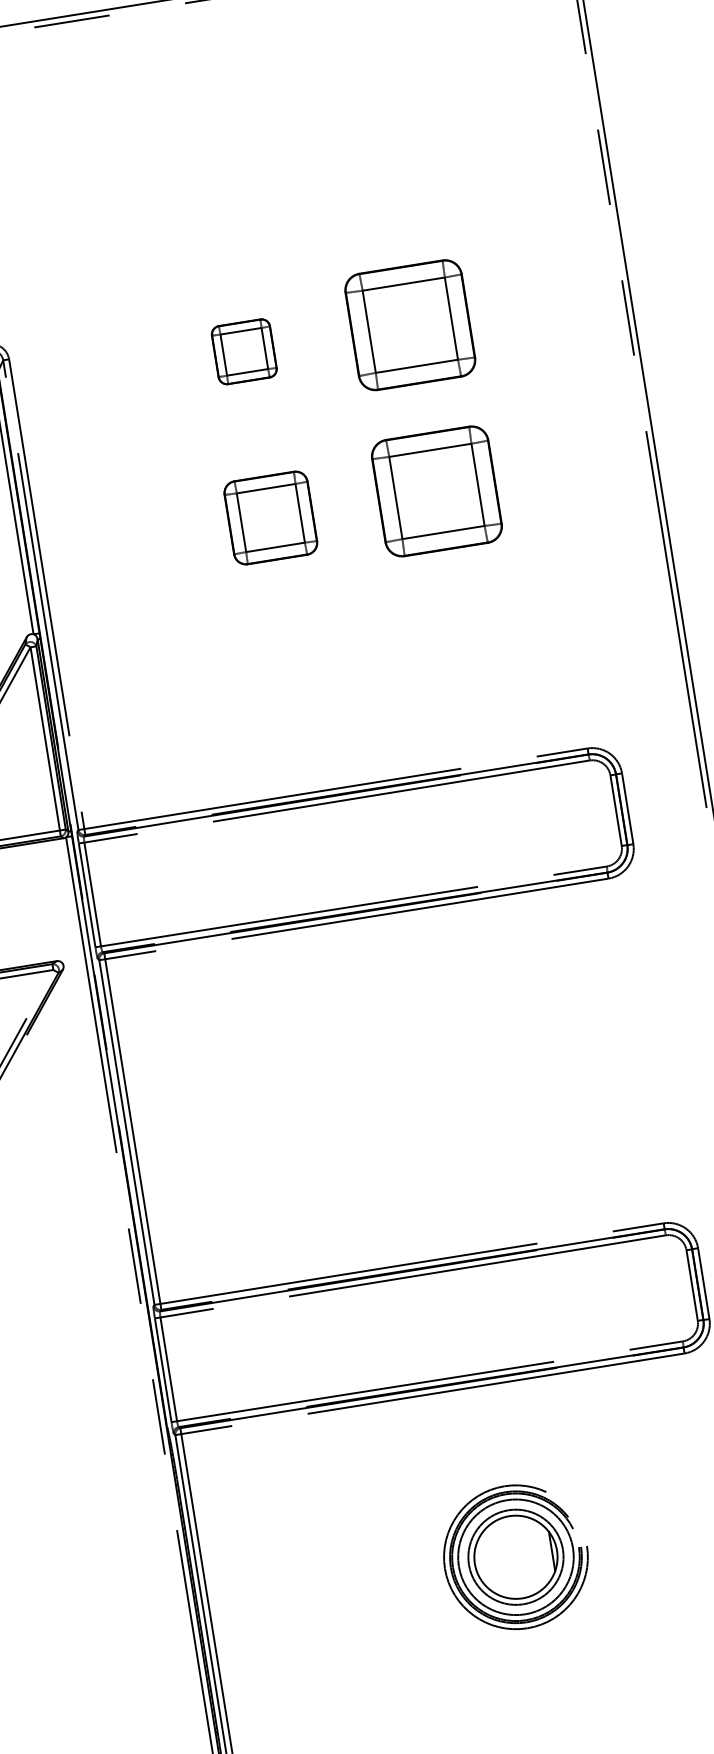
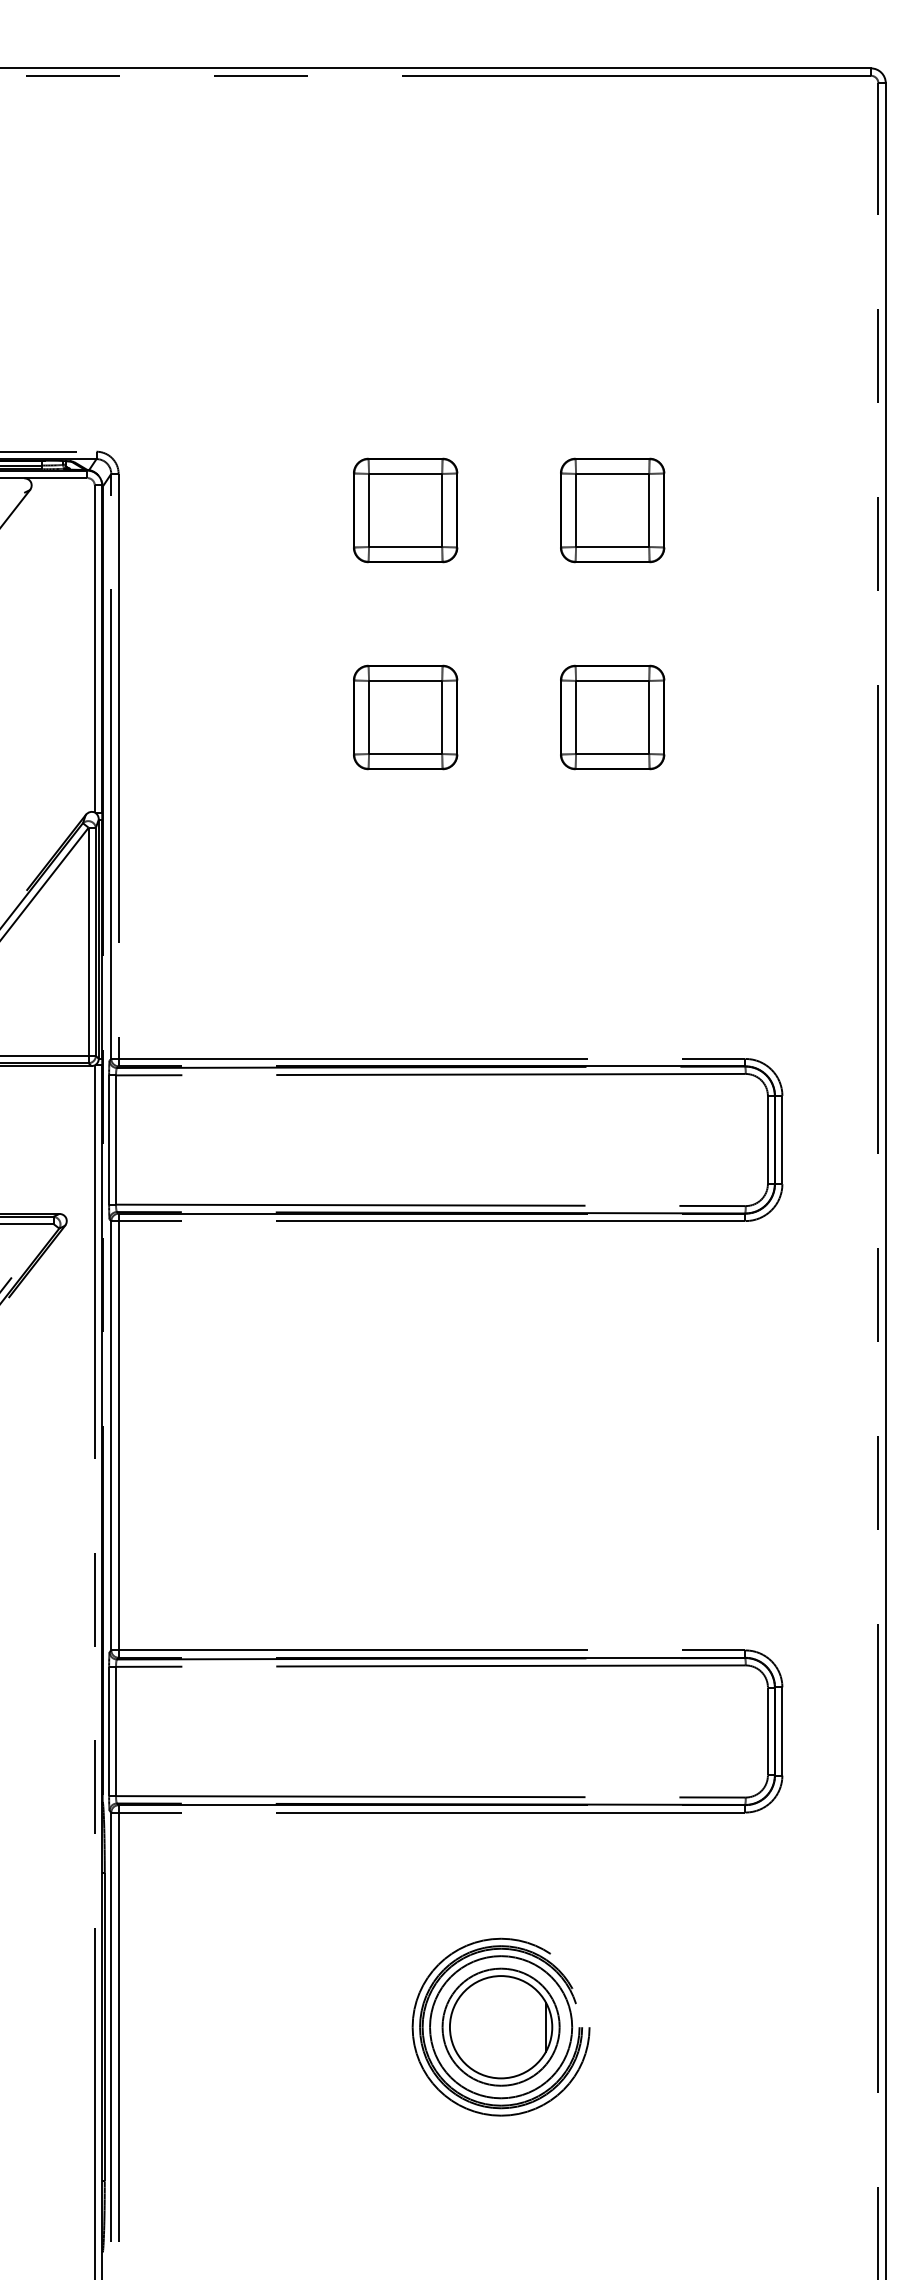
part: (410, 325) -> (612, 510), size x0.71
part: (244, 351) -> (405, 510), size x1.43
part: (436, 491) -> (612, 717), size x0.71

